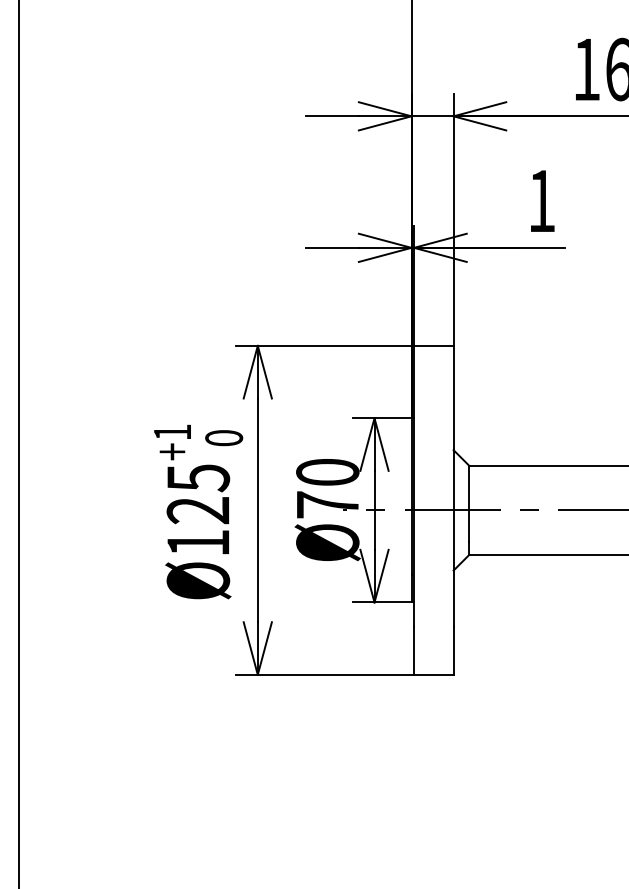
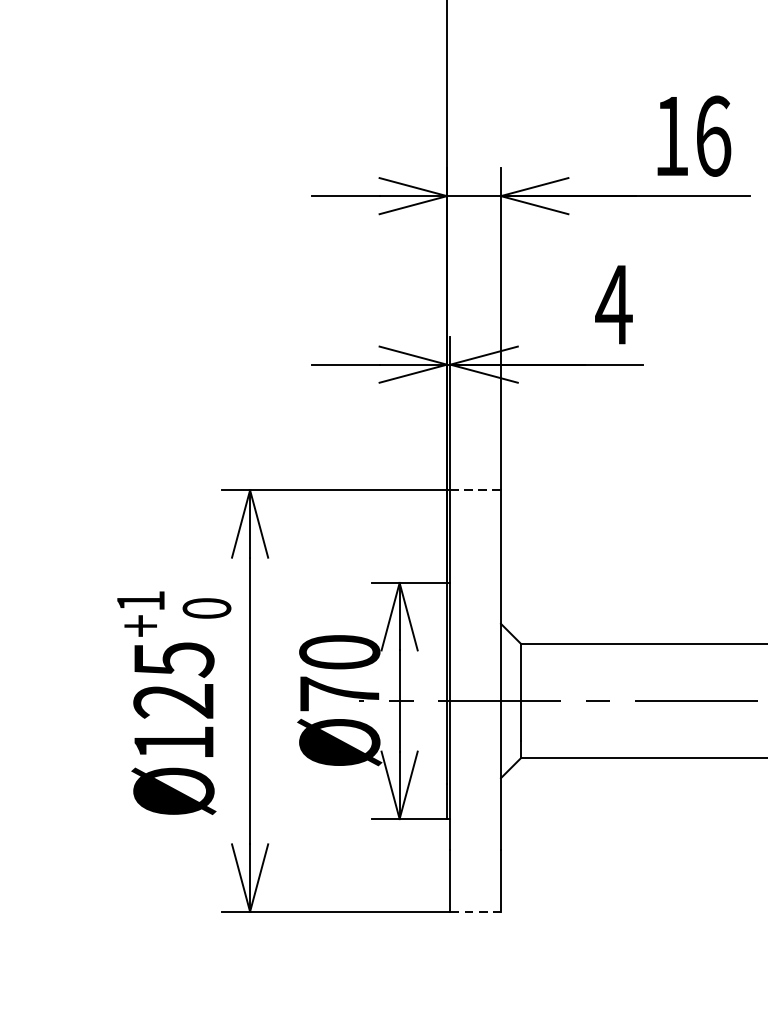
text: (541, 200) -> (613, 303), 1 -> 4
line: (433, 345) -> (475, 489), solid -> dashed
line: (433, 674) -> (475, 911), solid -> dashed

